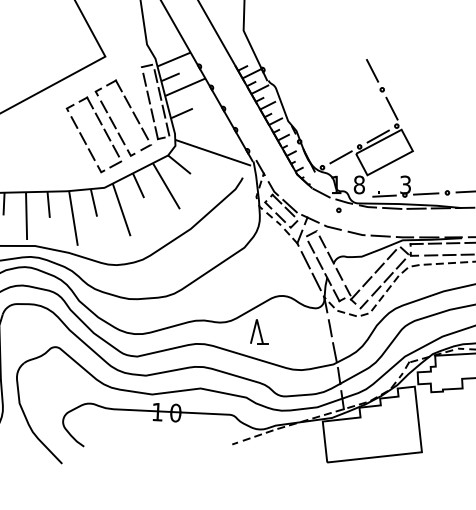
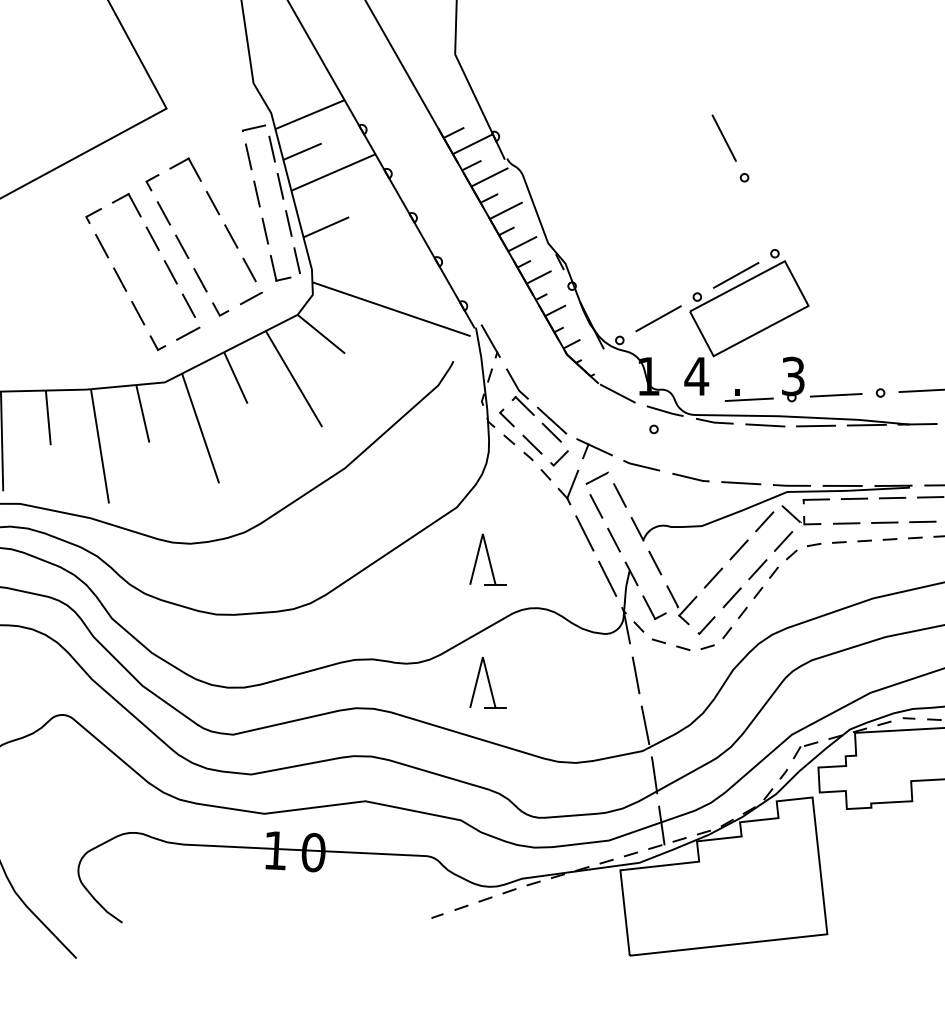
line: (391, 108) -> (763, 216), removed
text: (359, 184) -> (697, 375), 8 -> 4
part: (259, 272) -> (488, 559), added

